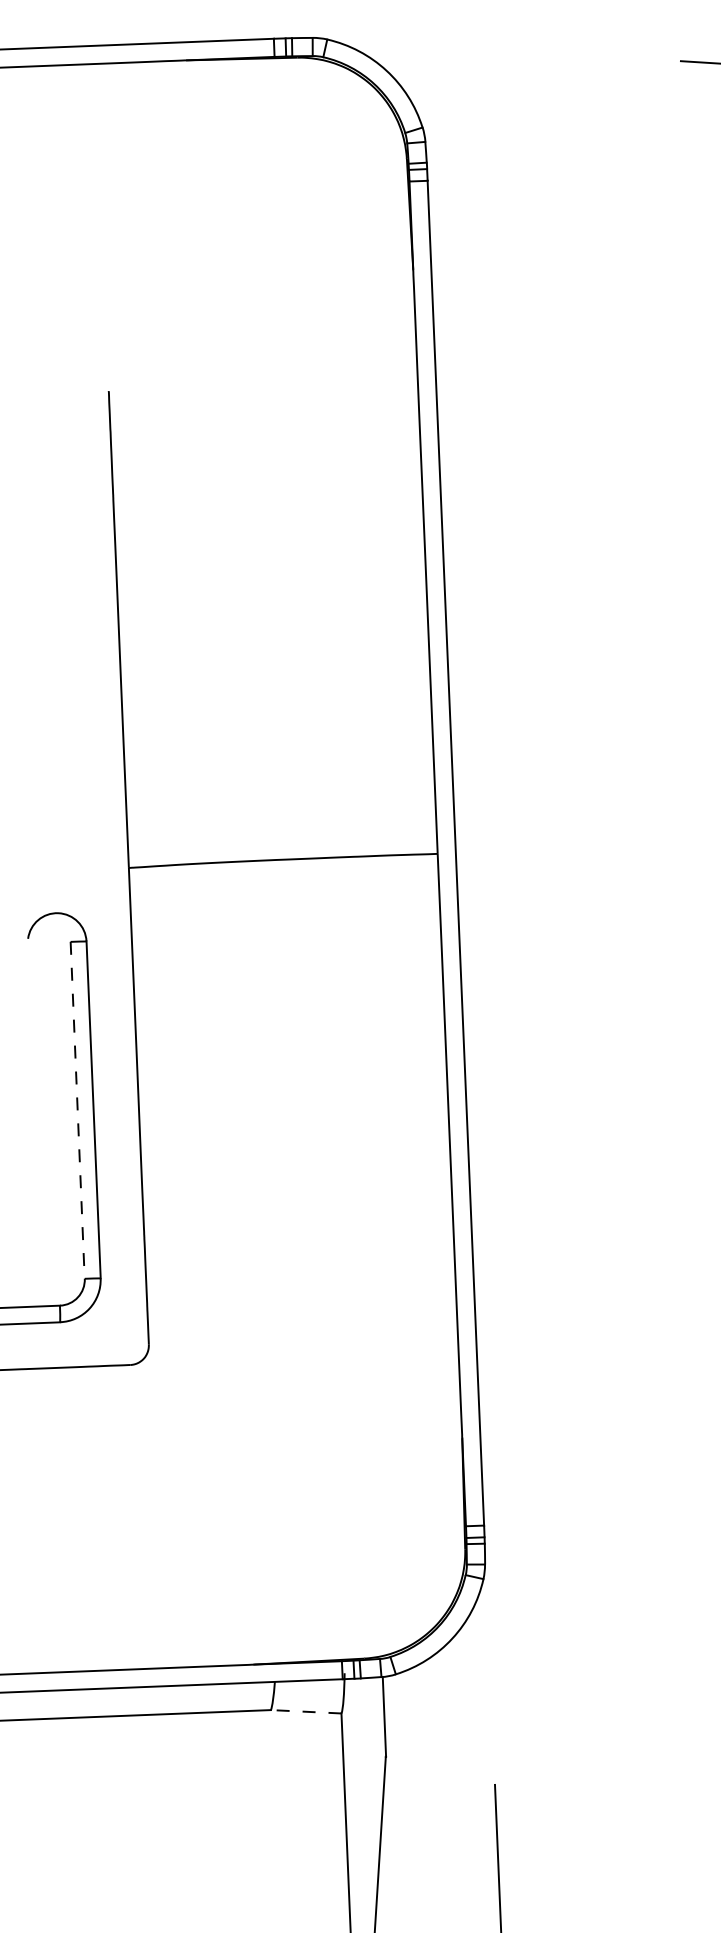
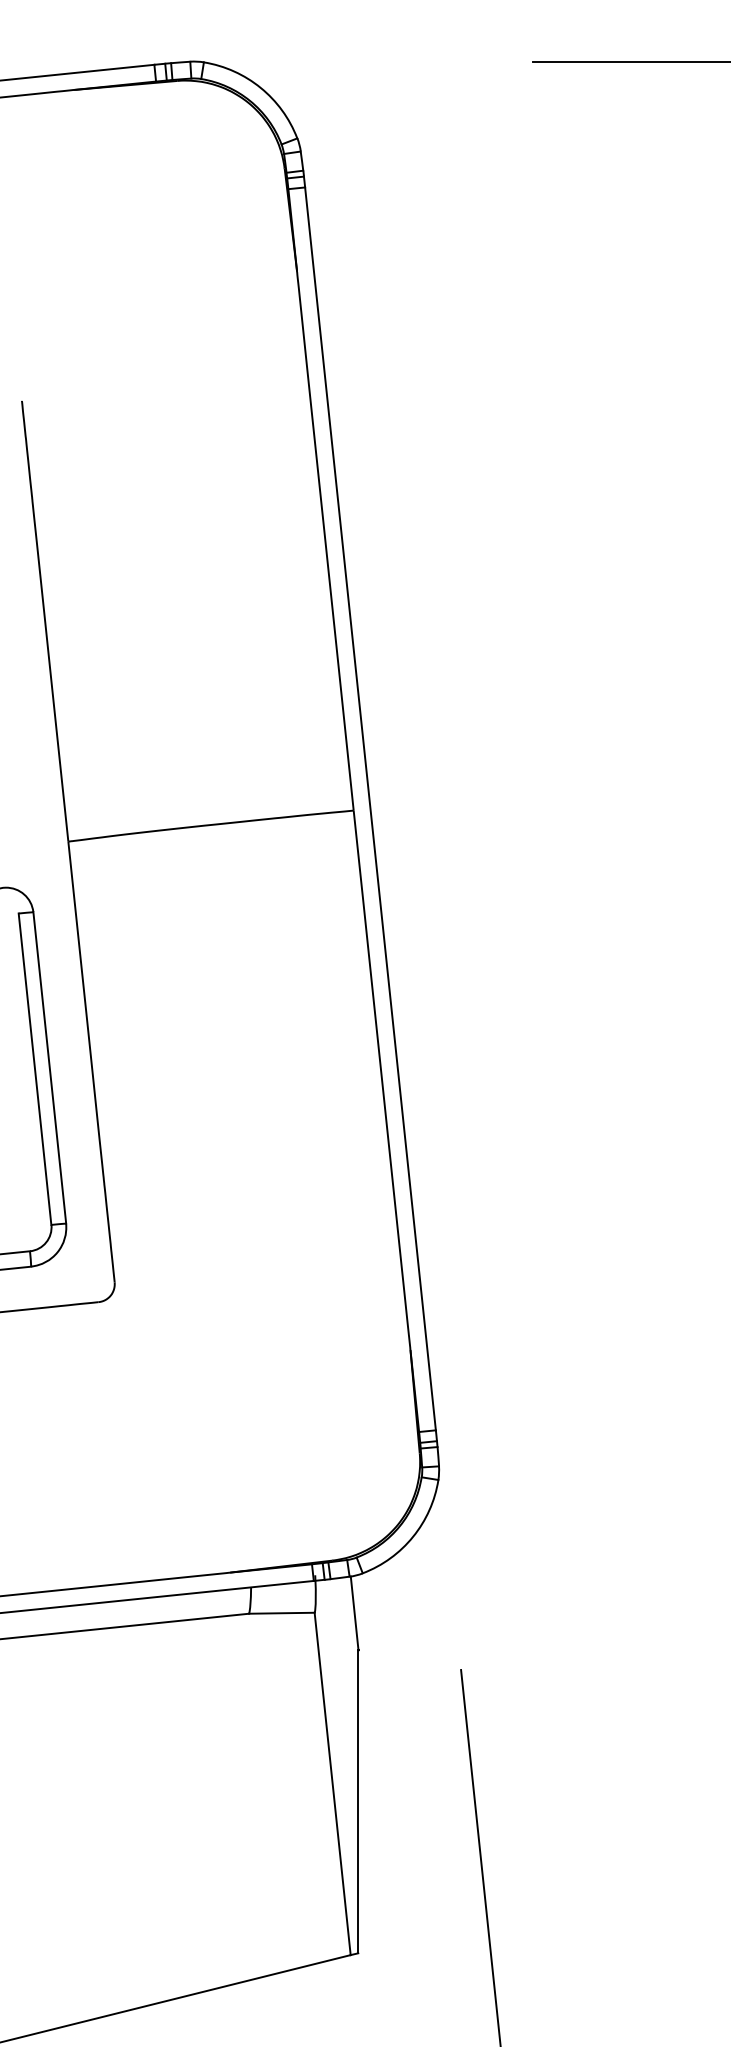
line: (78, 1110) -> (35, 1069), dashed -> solid
line: (305, 1712) -> (281, 1613), dashed -> solid

